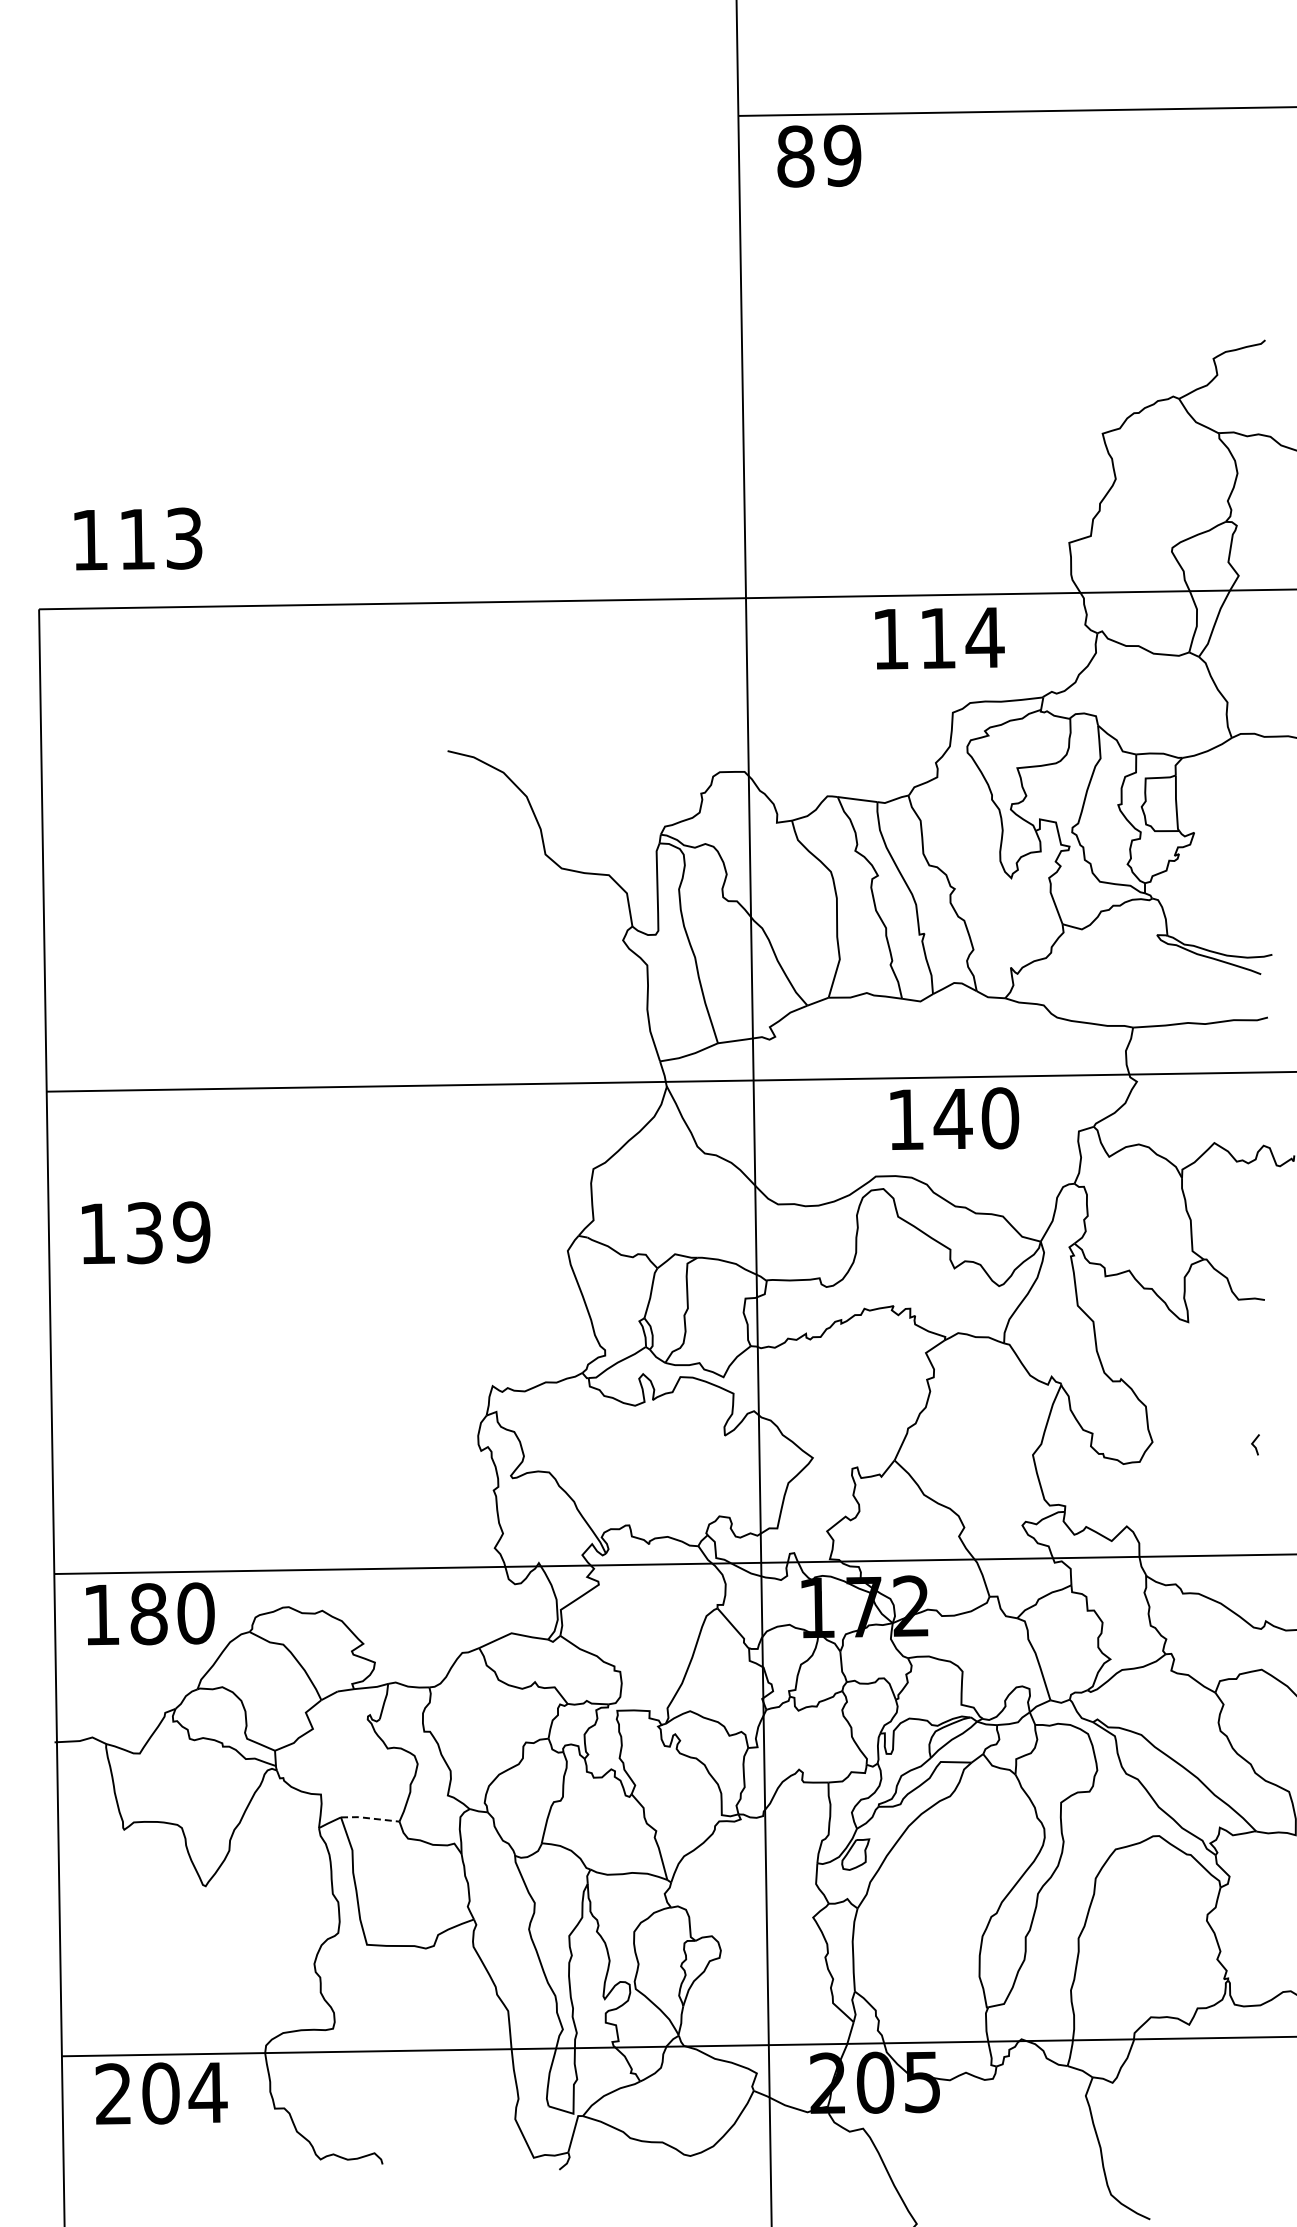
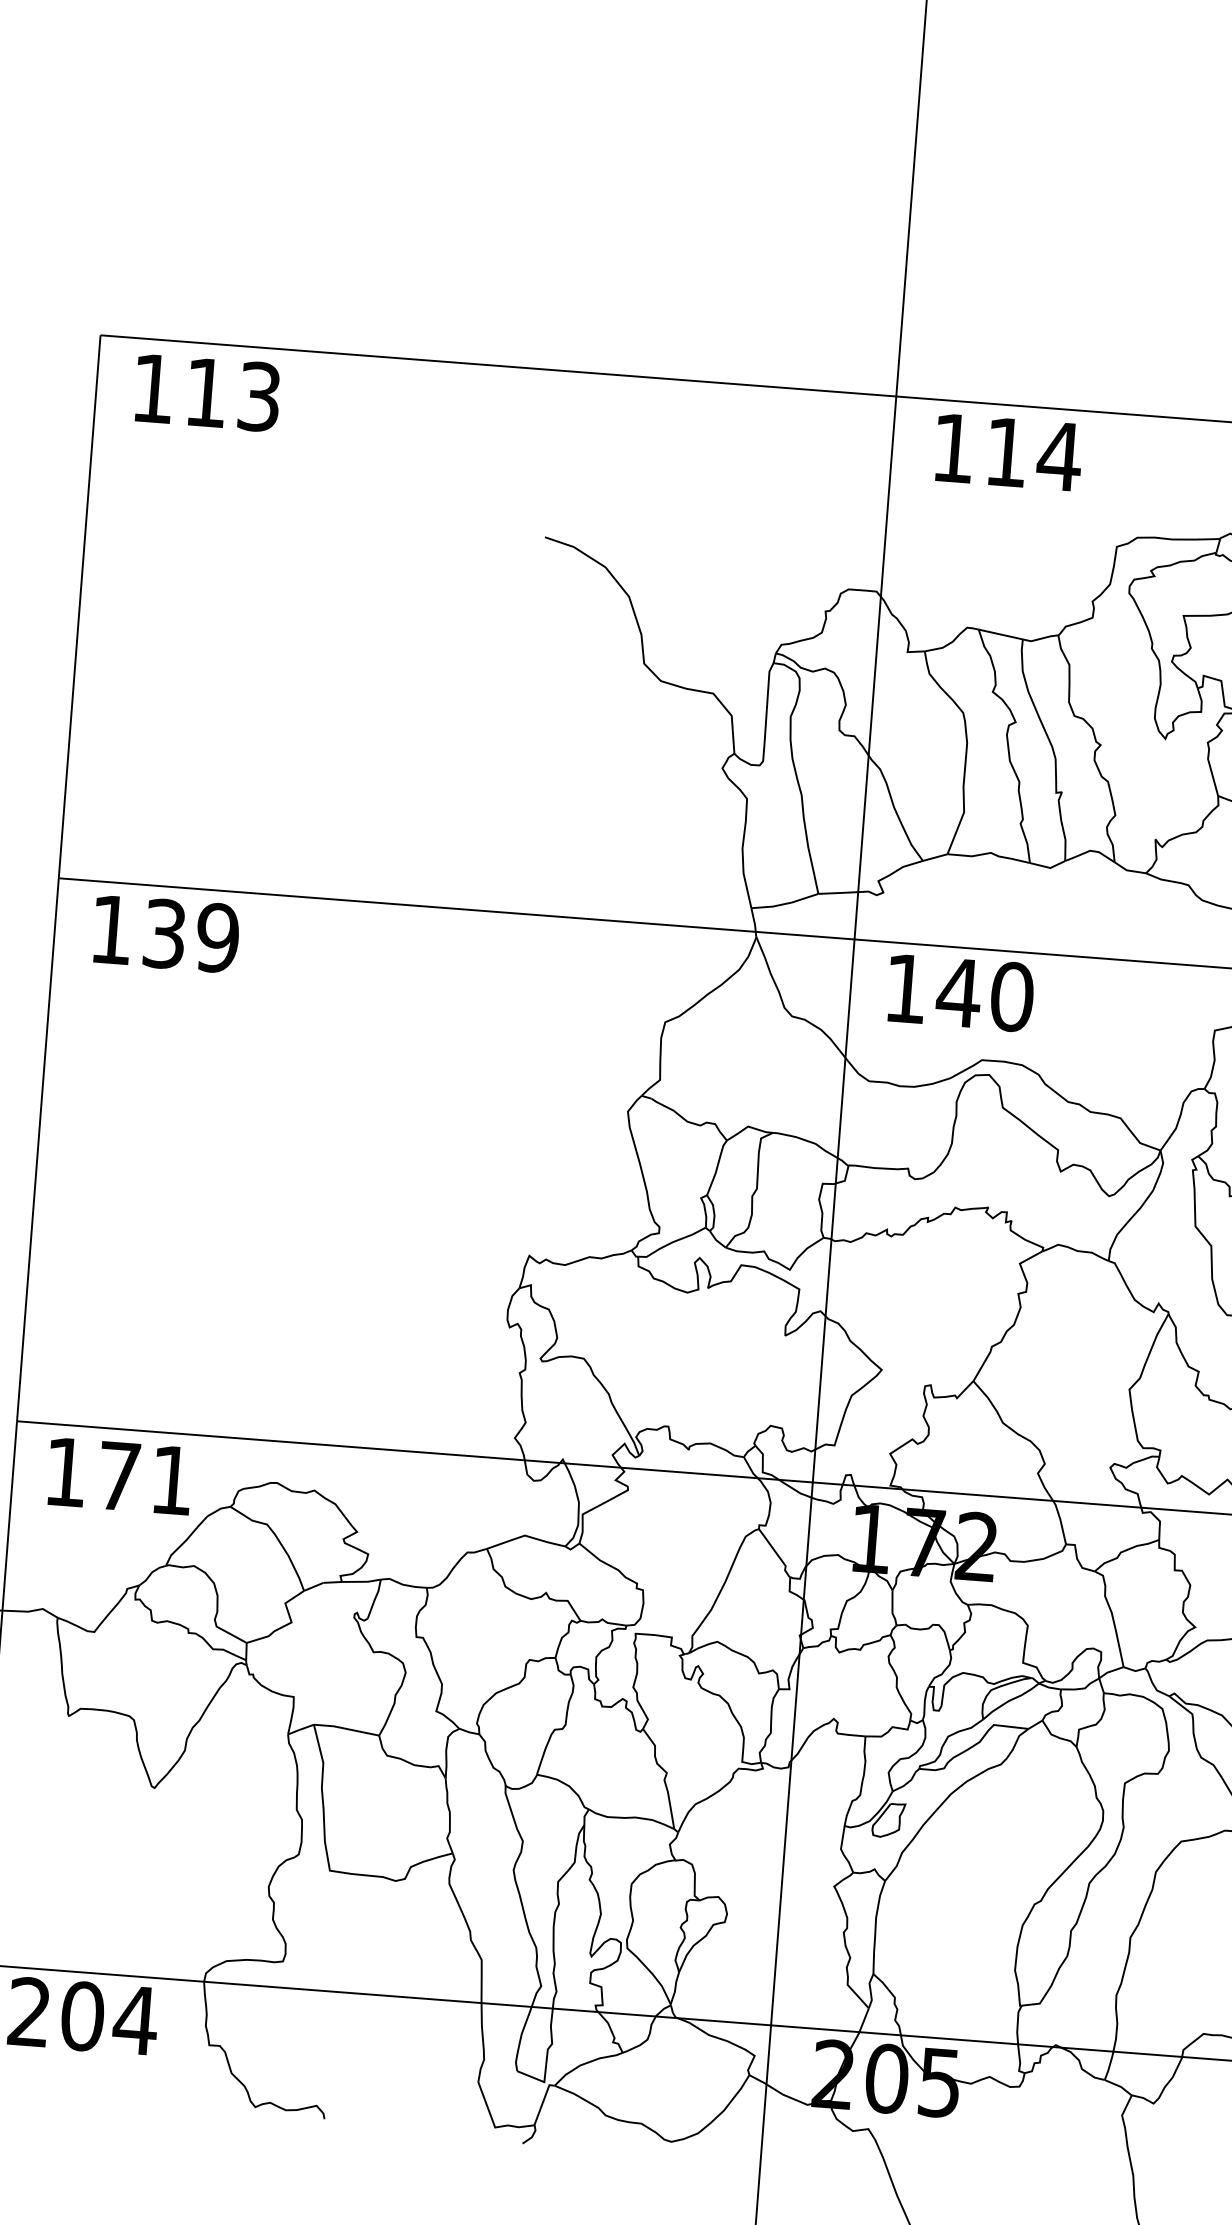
text: (138, 538) -> (207, 391), moved
text: (939, 638) -> (1008, 452), moved
text: (954, 1118) -> (960, 992), moved
text: (146, 1232) -> (166, 933), moved
text: (172, 1613) -> (145, 1477), 180 -> 171
line: (370, 1818) -> (346, 1729), dashed -> solid

